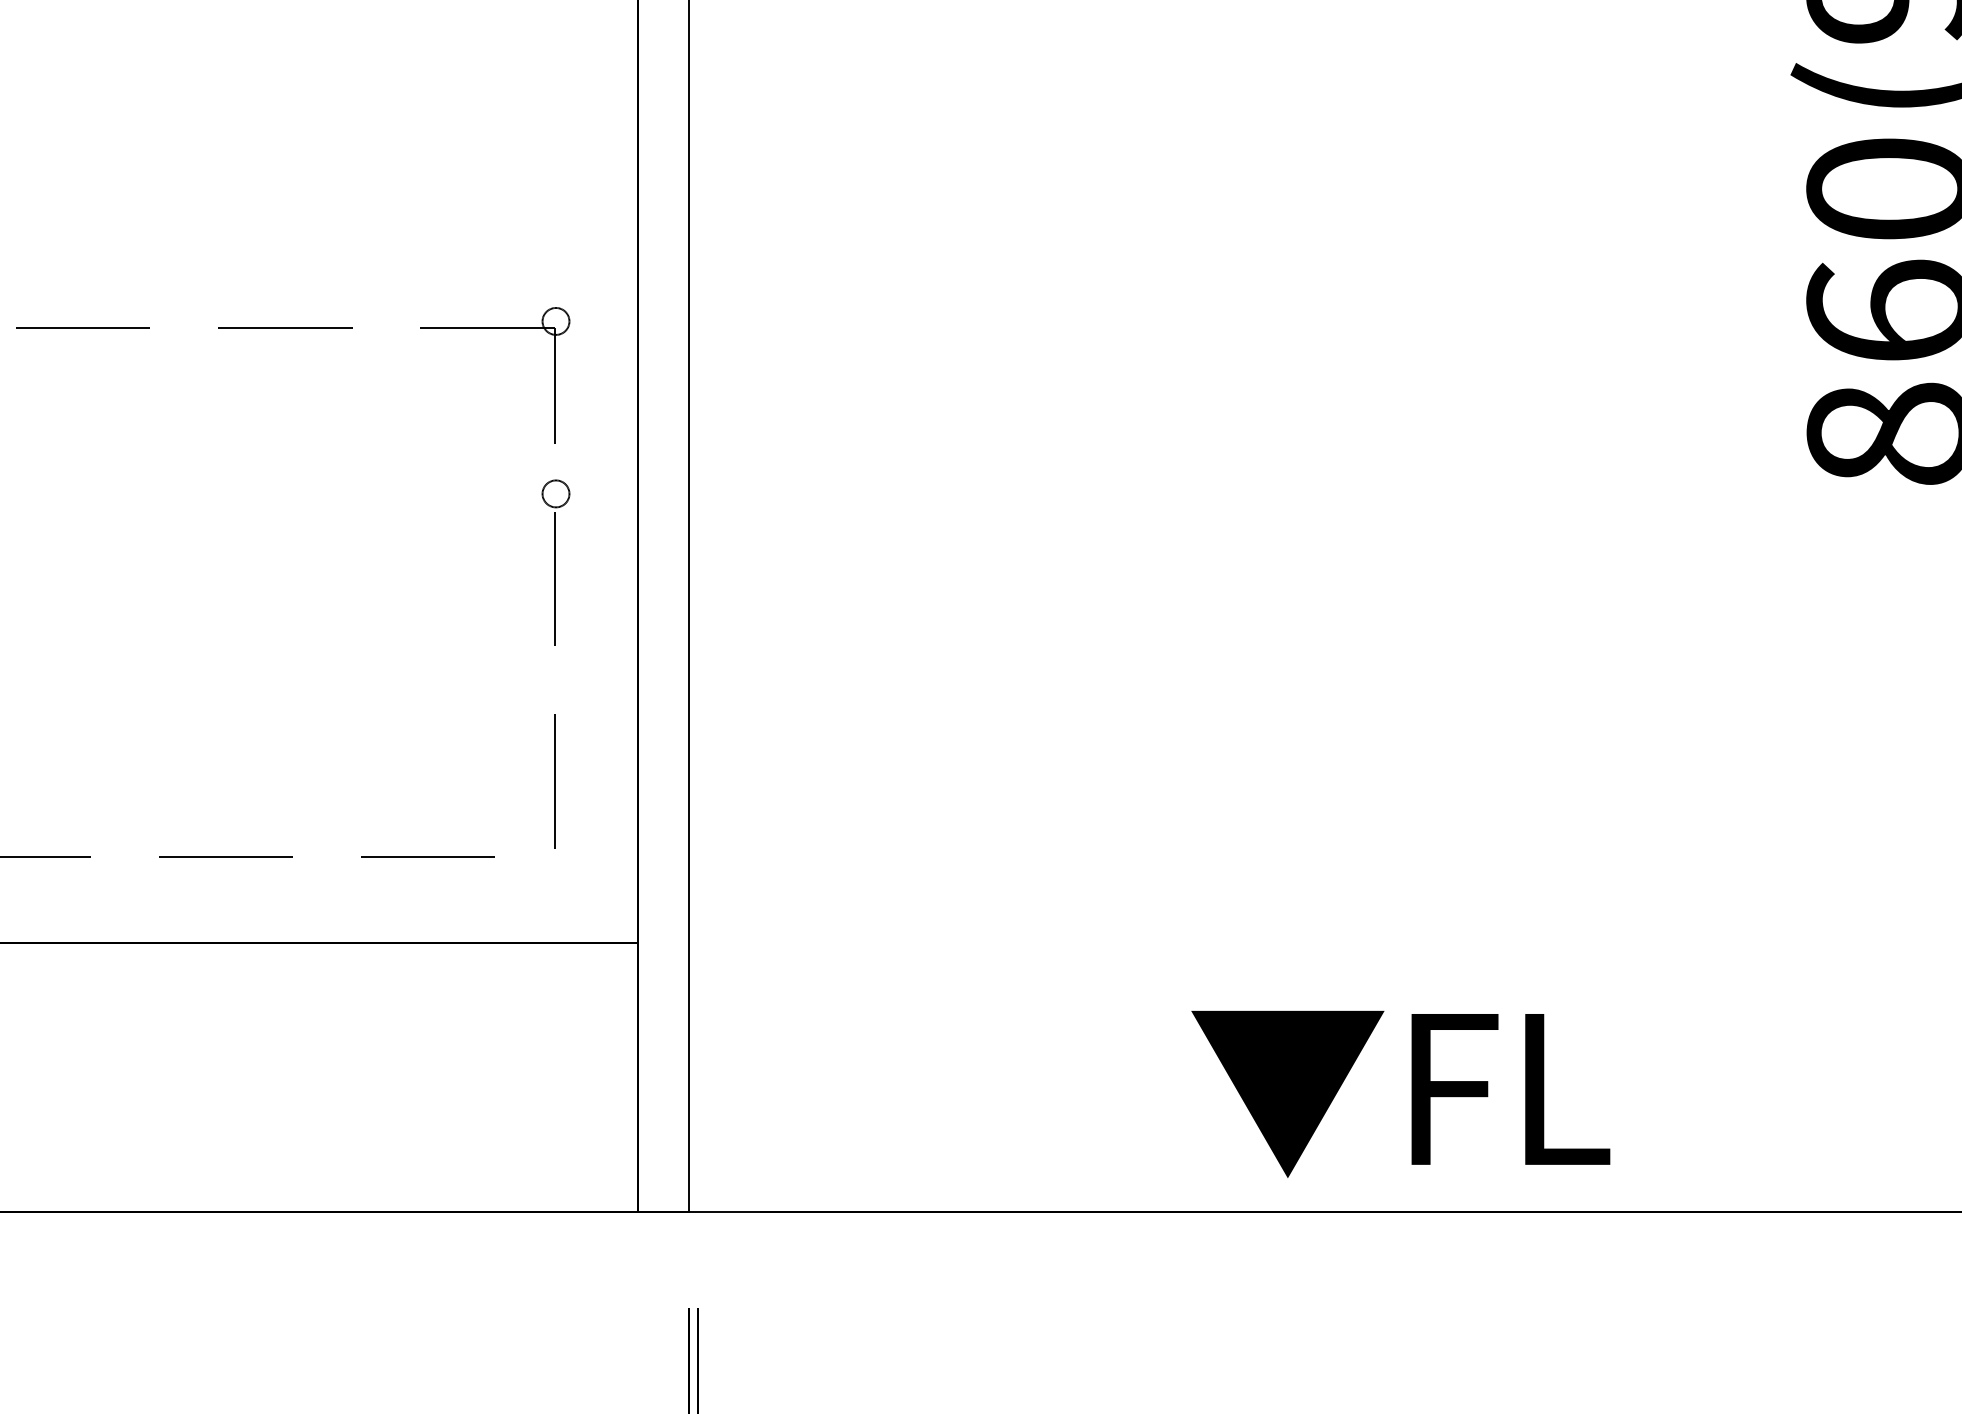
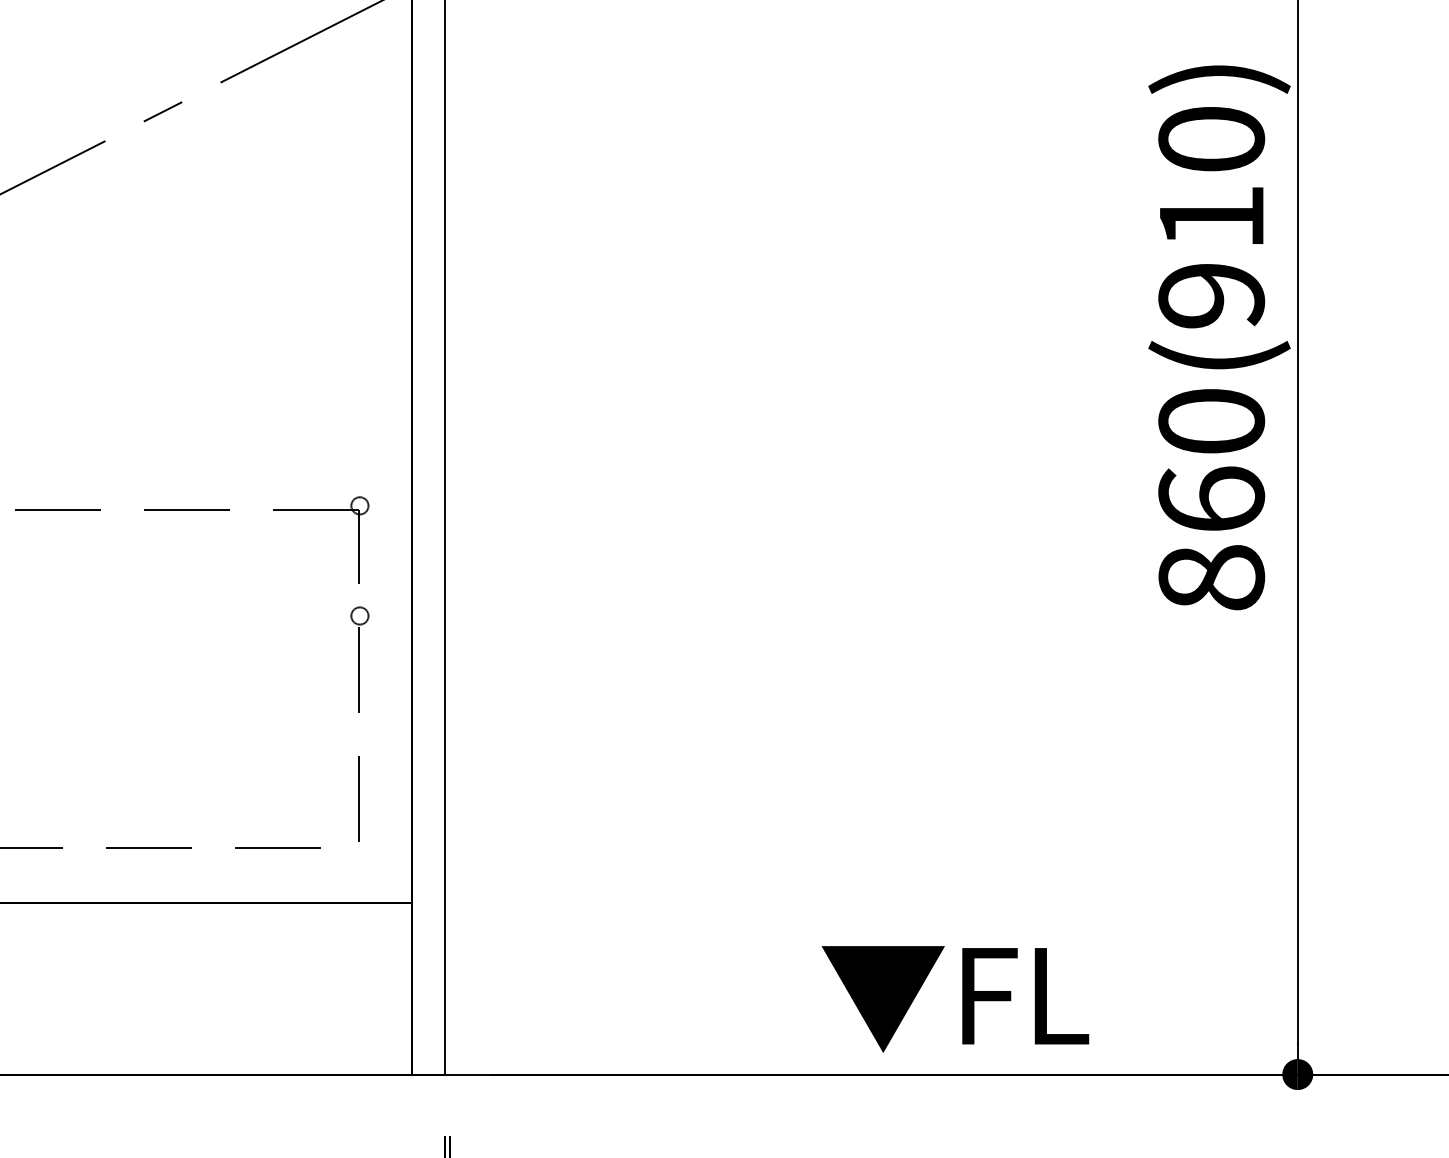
text: (1400, 1094) -> (955, 999), moved

